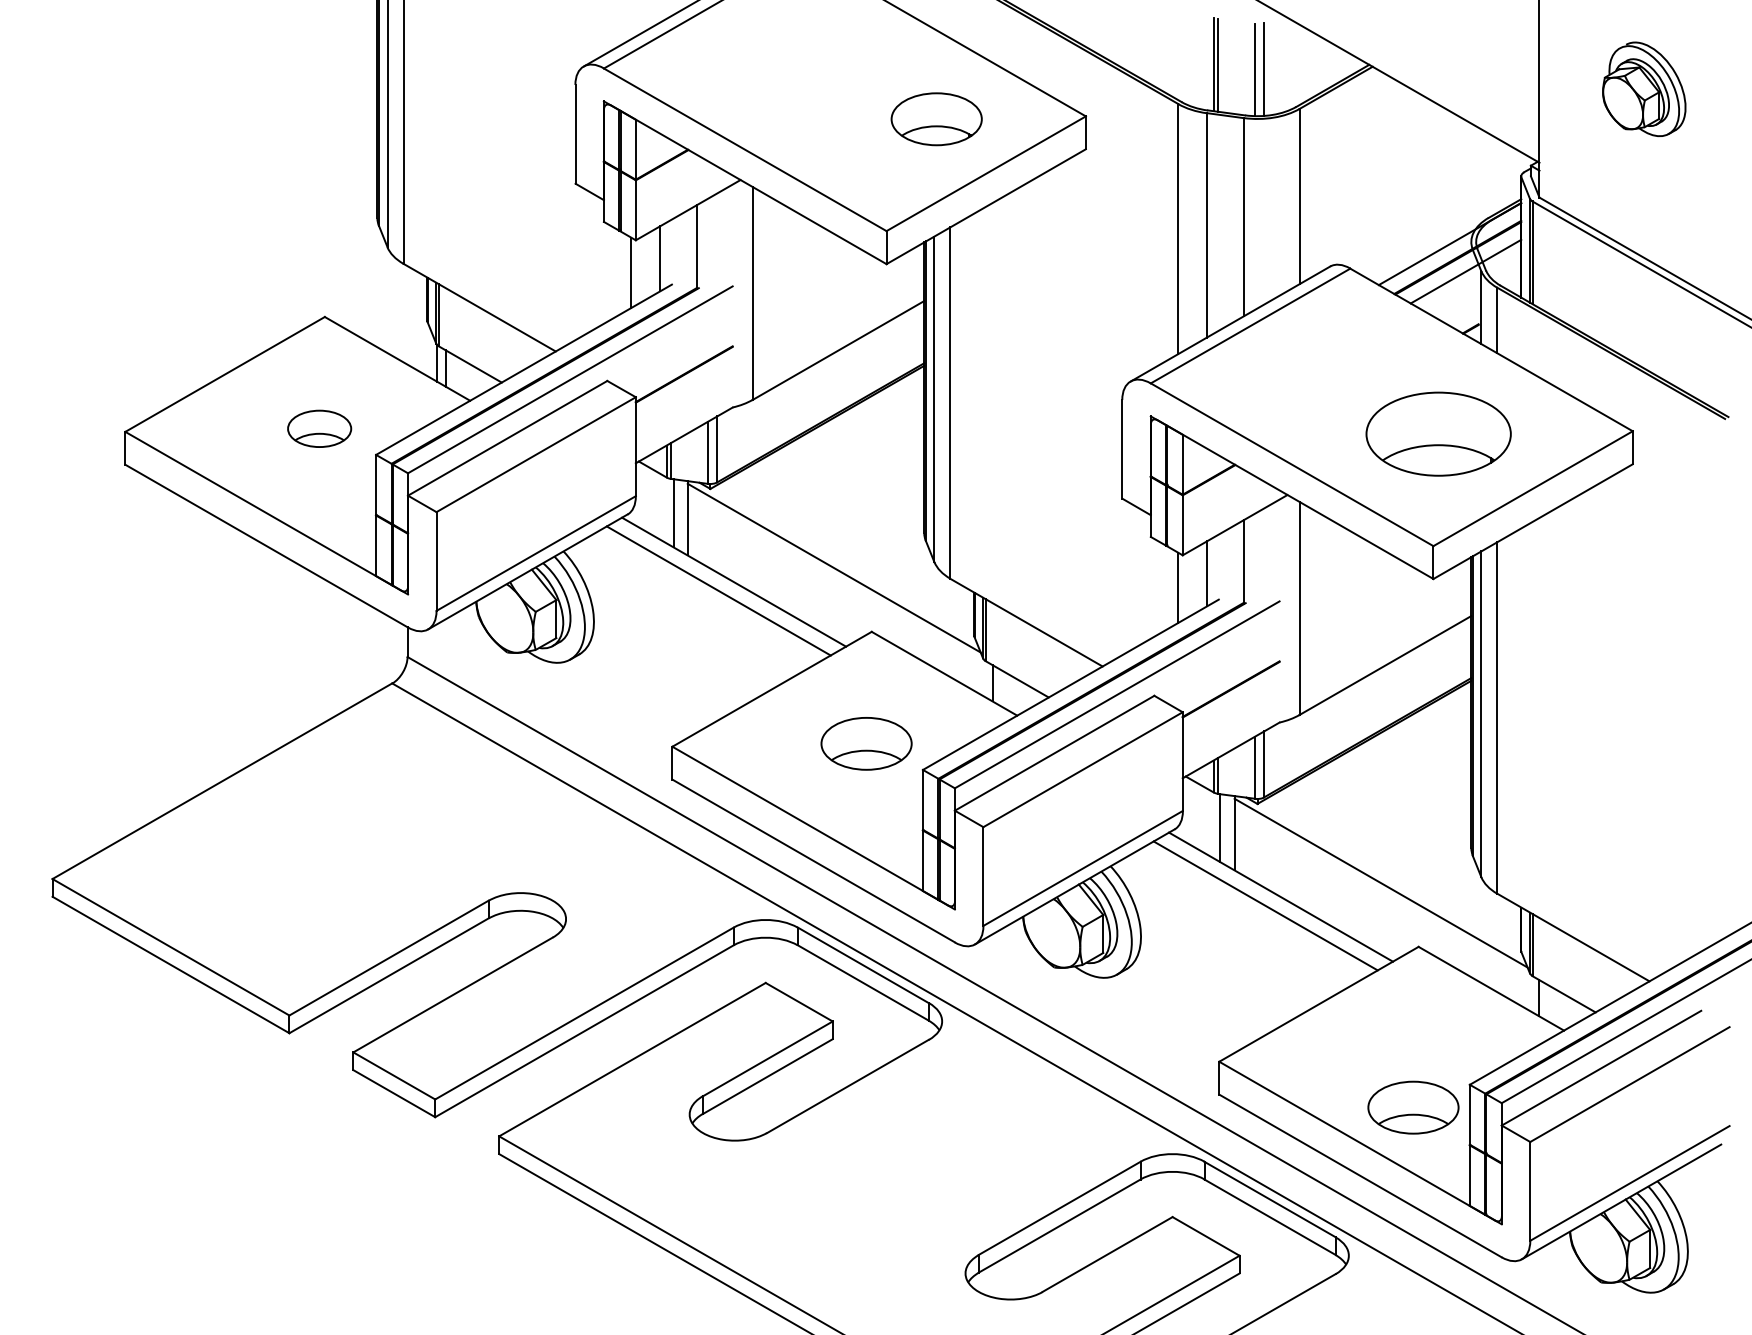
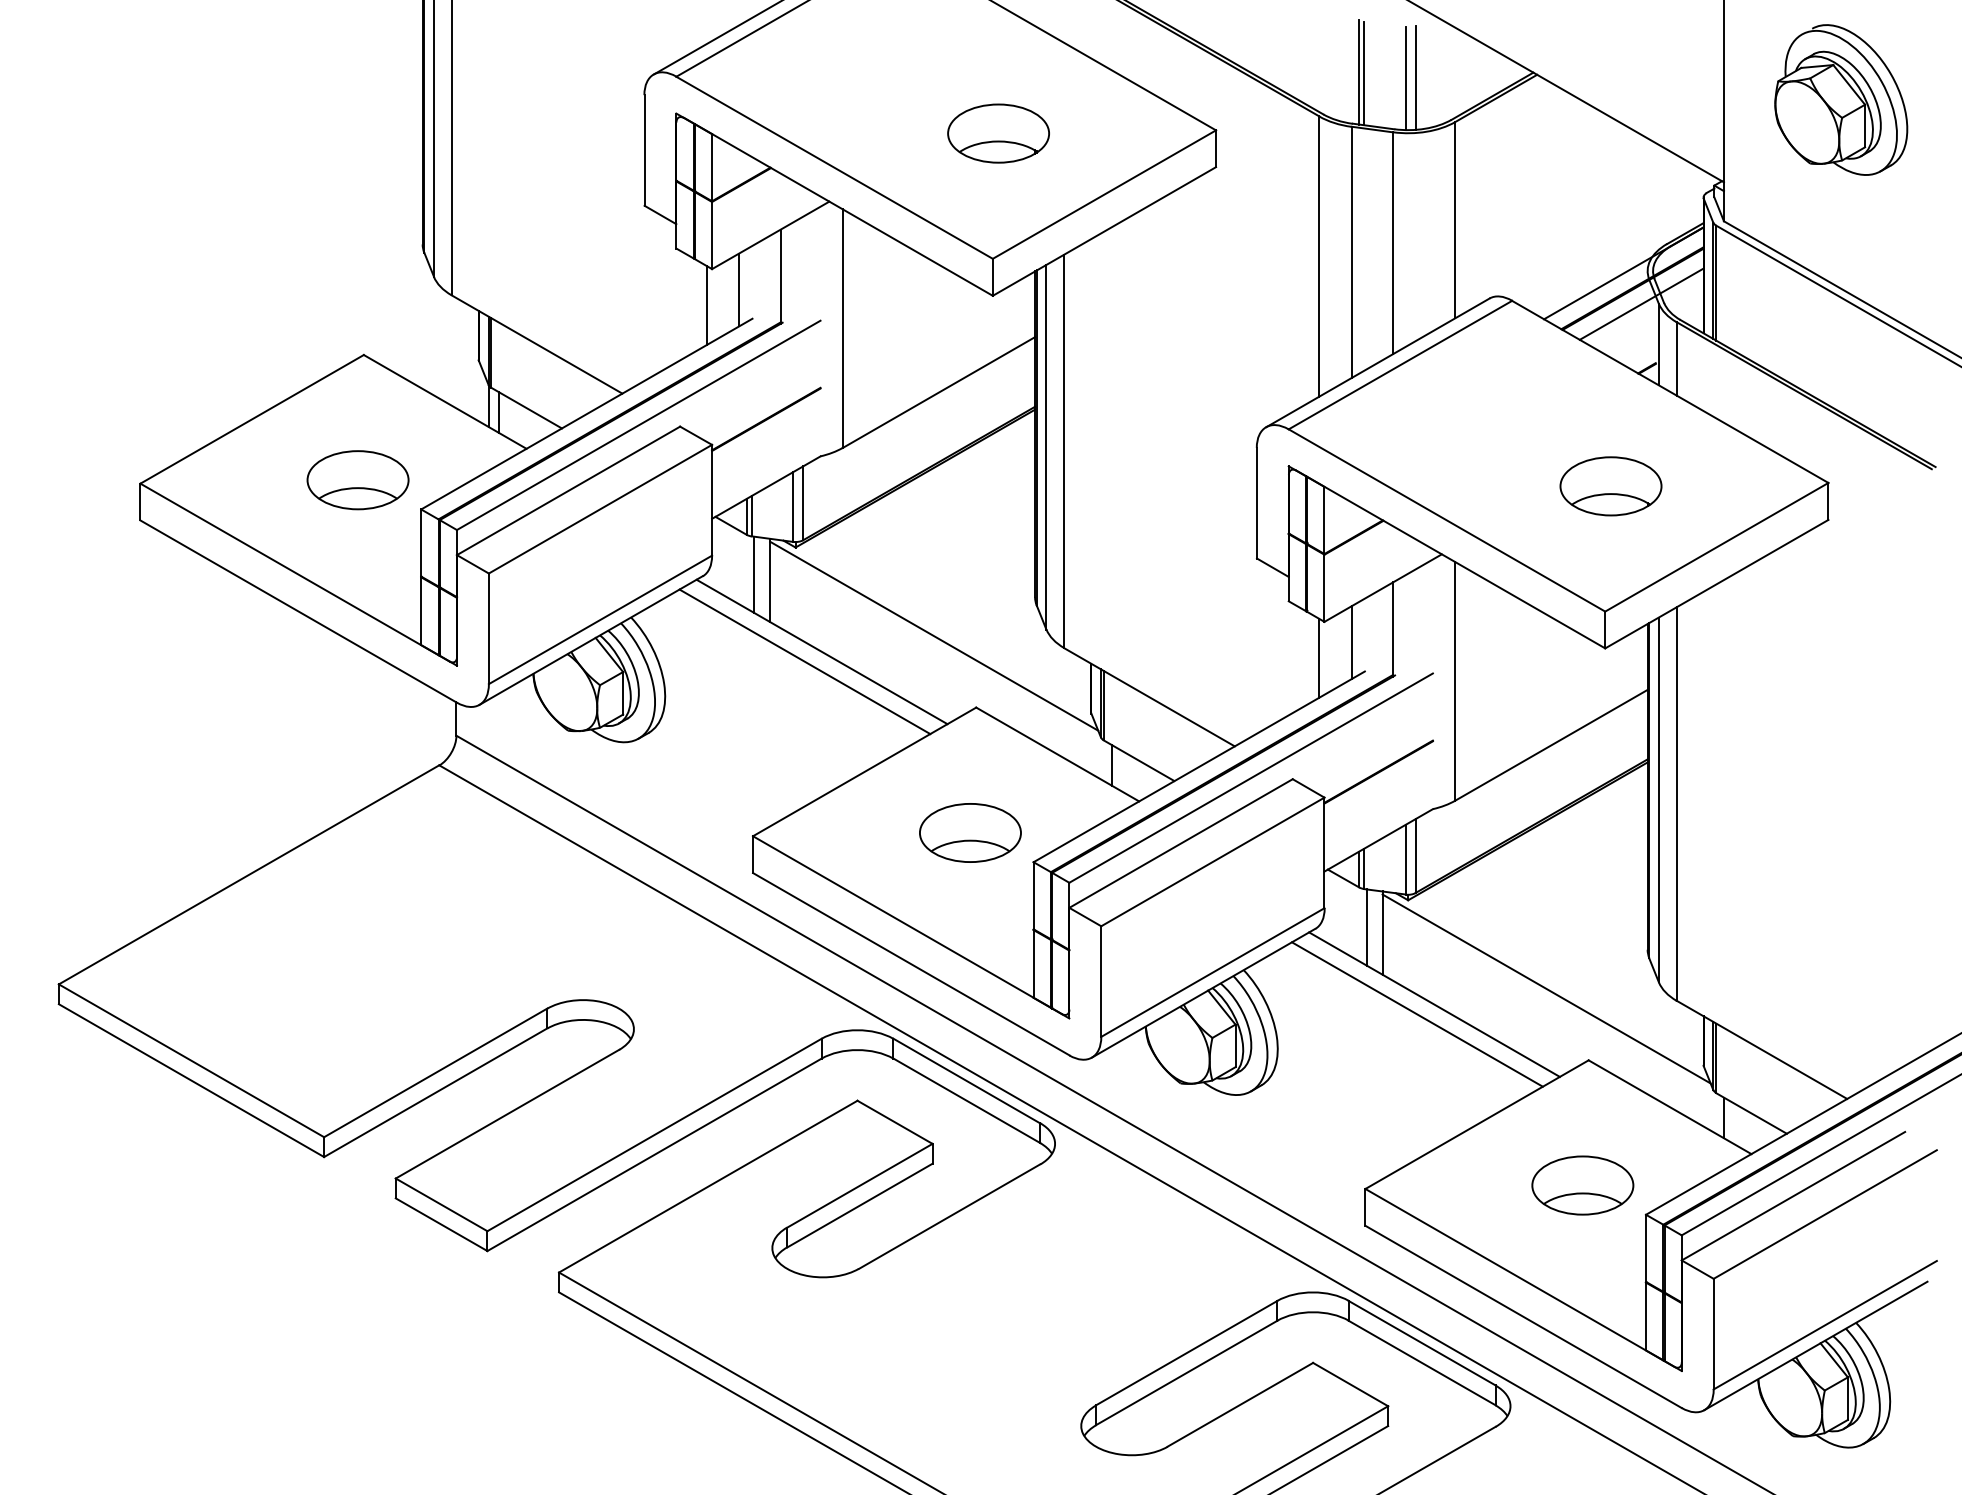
part: (1644, 89) -> (1841, 100), size x1.43
part: (936, 119) -> (998, 133), moved
part: (319, 428) -> (357, 479), size x1.43
part: (1438, 434) -> (1610, 486), size x0.62
part: (1413, 1107) -> (1582, 1185), moved

